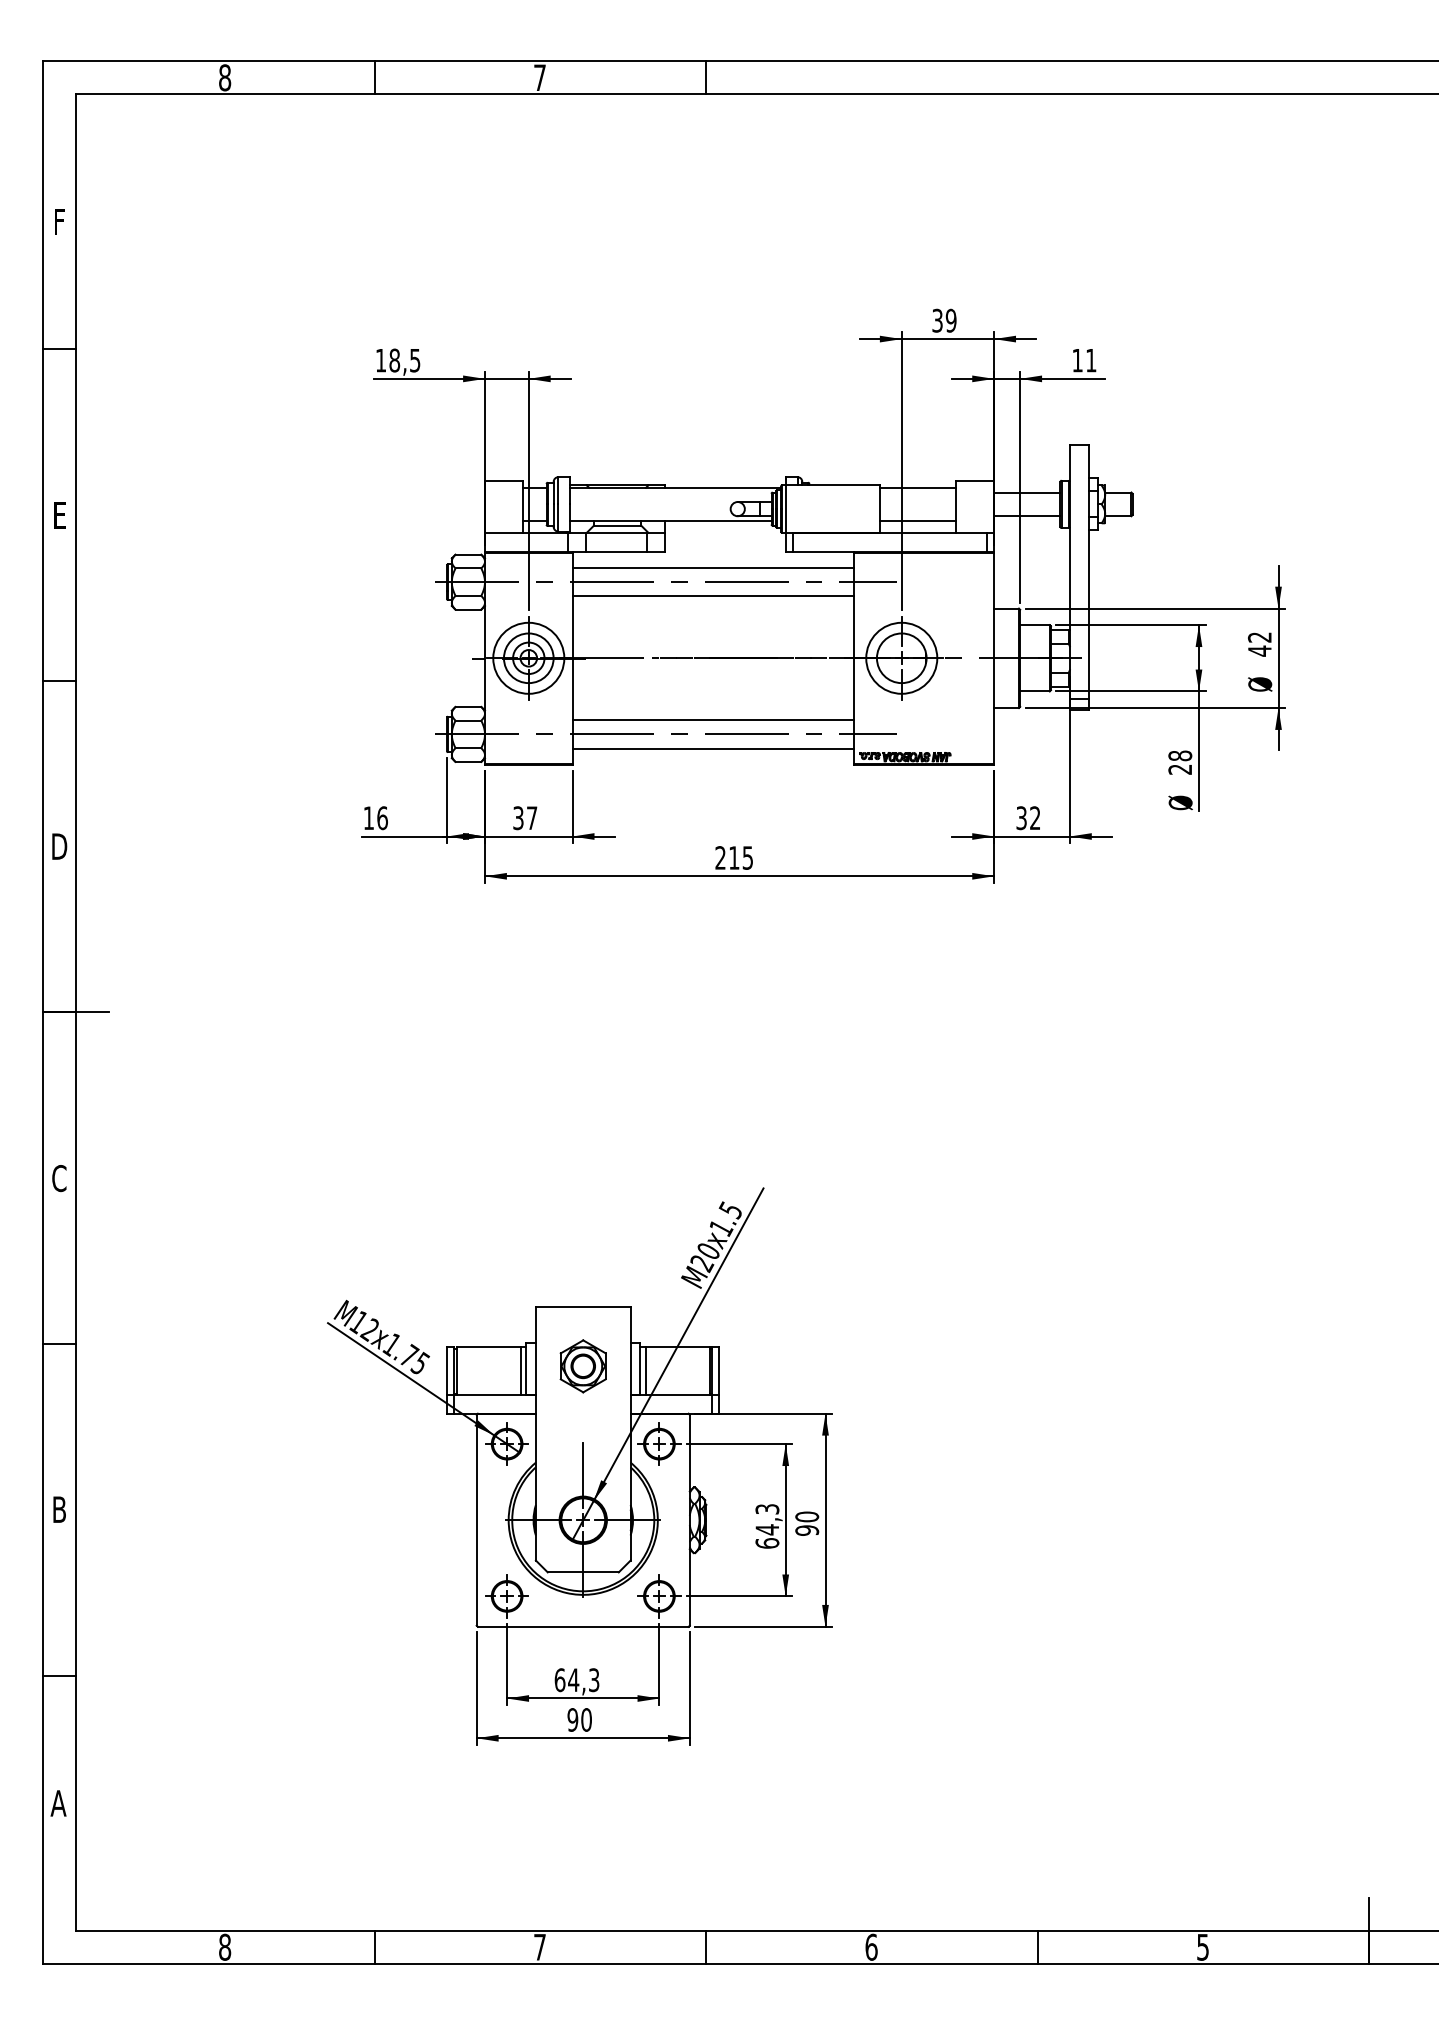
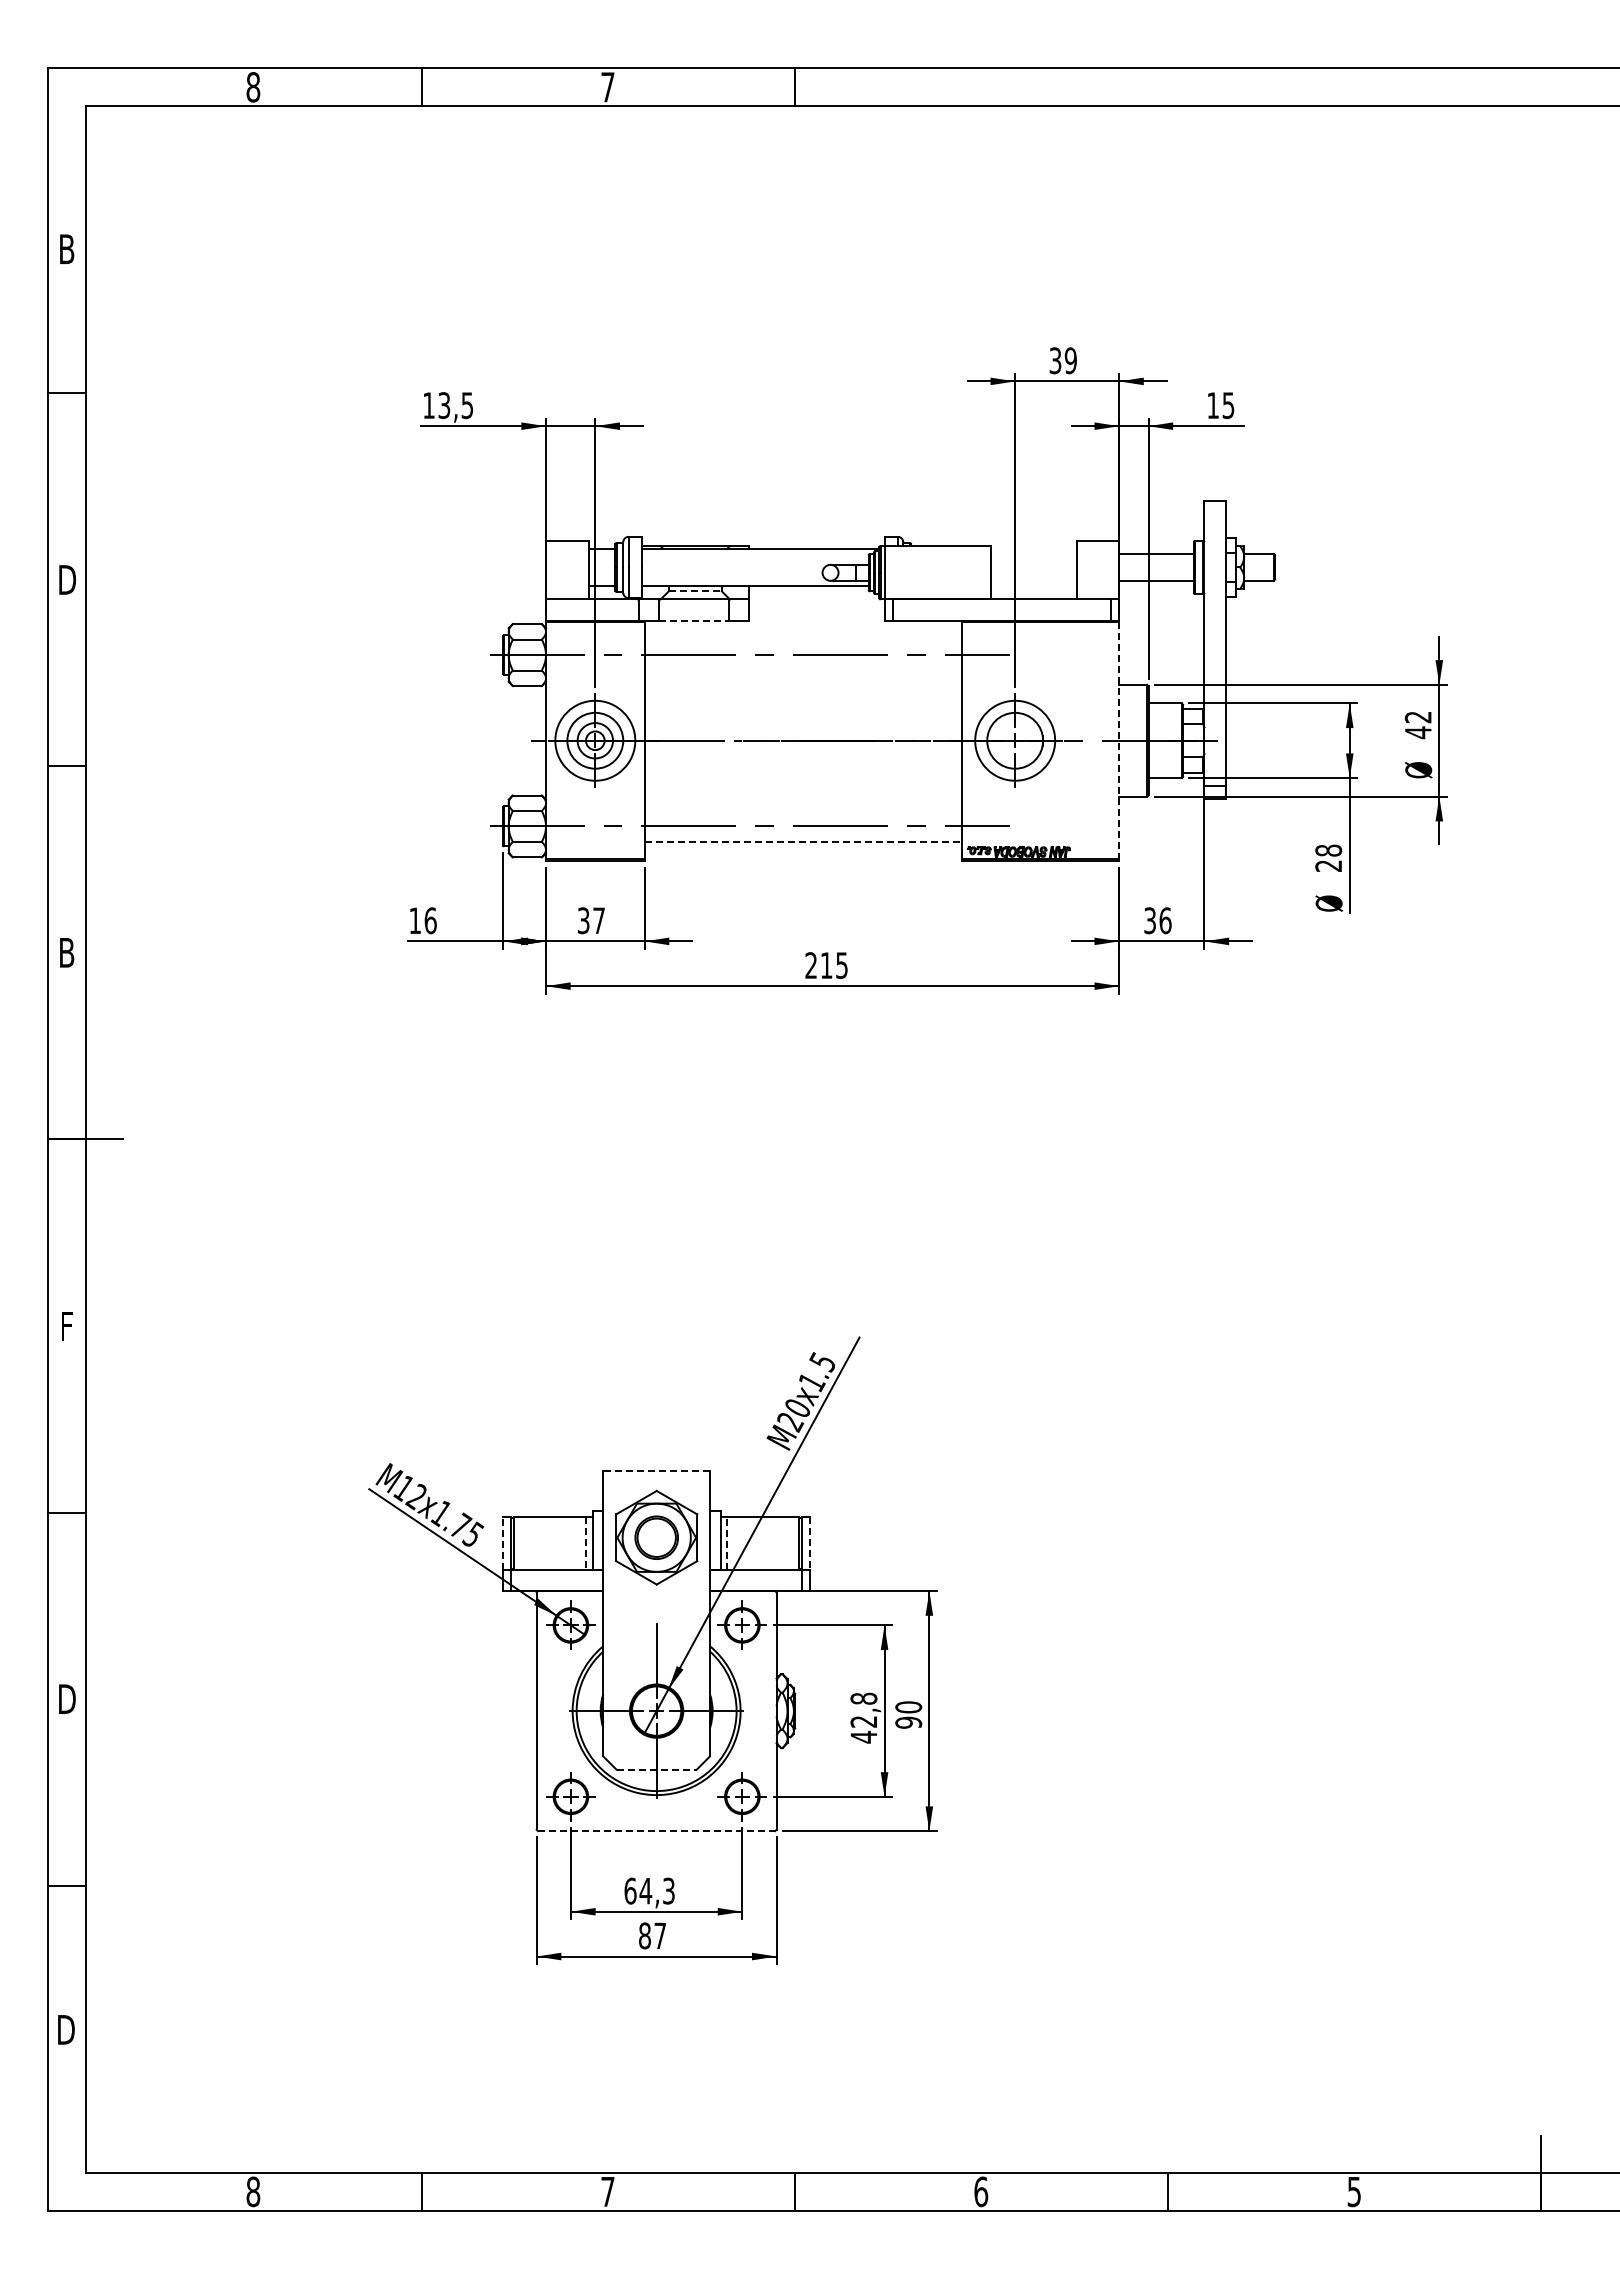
text: (59, 221) -> (67, 249), F -> B
text: (394, 360) -> (444, 405), 18,5 -> 13,5
text: (1091, 360) -> (1228, 405), 11 -> 15
line: (918, 487) -> (1033, 548), removed
text: (59, 515) -> (67, 579), E -> D
line: (918, 521) -> (1033, 586), removed
line: (617, 525) -> (695, 591), solid -> dashed
line: (616, 551) -> (693, 620), solid -> dashed
line: (712, 568) -> (802, 639), removed
line: (712, 596) -> (802, 671), removed
line: (994, 658) -> (1119, 740), solid -> dashed
line: (712, 720) -> (802, 810), removed
line: (713, 748) -> (803, 842), solid -> dashed
text: (1035, 817) -> (1165, 920), 32 -> 36
text: (59, 846) -> (67, 952), D -> B
text: (59, 1178) -> (66, 1326), C -> F
line: (583, 1307) -> (656, 1471), solid -> dashed
part: (583, 1366) -> (656, 1537), size x1.6
line: (447, 1371) -> (503, 1543), solid -> dashed
line: (520, 1371) -> (585, 1543), solid -> dashed
line: (646, 1371) -> (727, 1543), solid -> dashed
line: (719, 1371) -> (809, 1543), solid -> dashed
text: (59, 1509) -> (67, 1698), B -> D
text: (767, 1525) -> (863, 1717), 64,3 -> 42,8
line: (583, 1572) -> (656, 1769), solid -> dashed
line: (583, 1627) -> (656, 1831), solid -> dashed
text: (579, 1719) -> (652, 1935), 90 -> 87
text: (58, 1803) -> (65, 2029), A -> D

